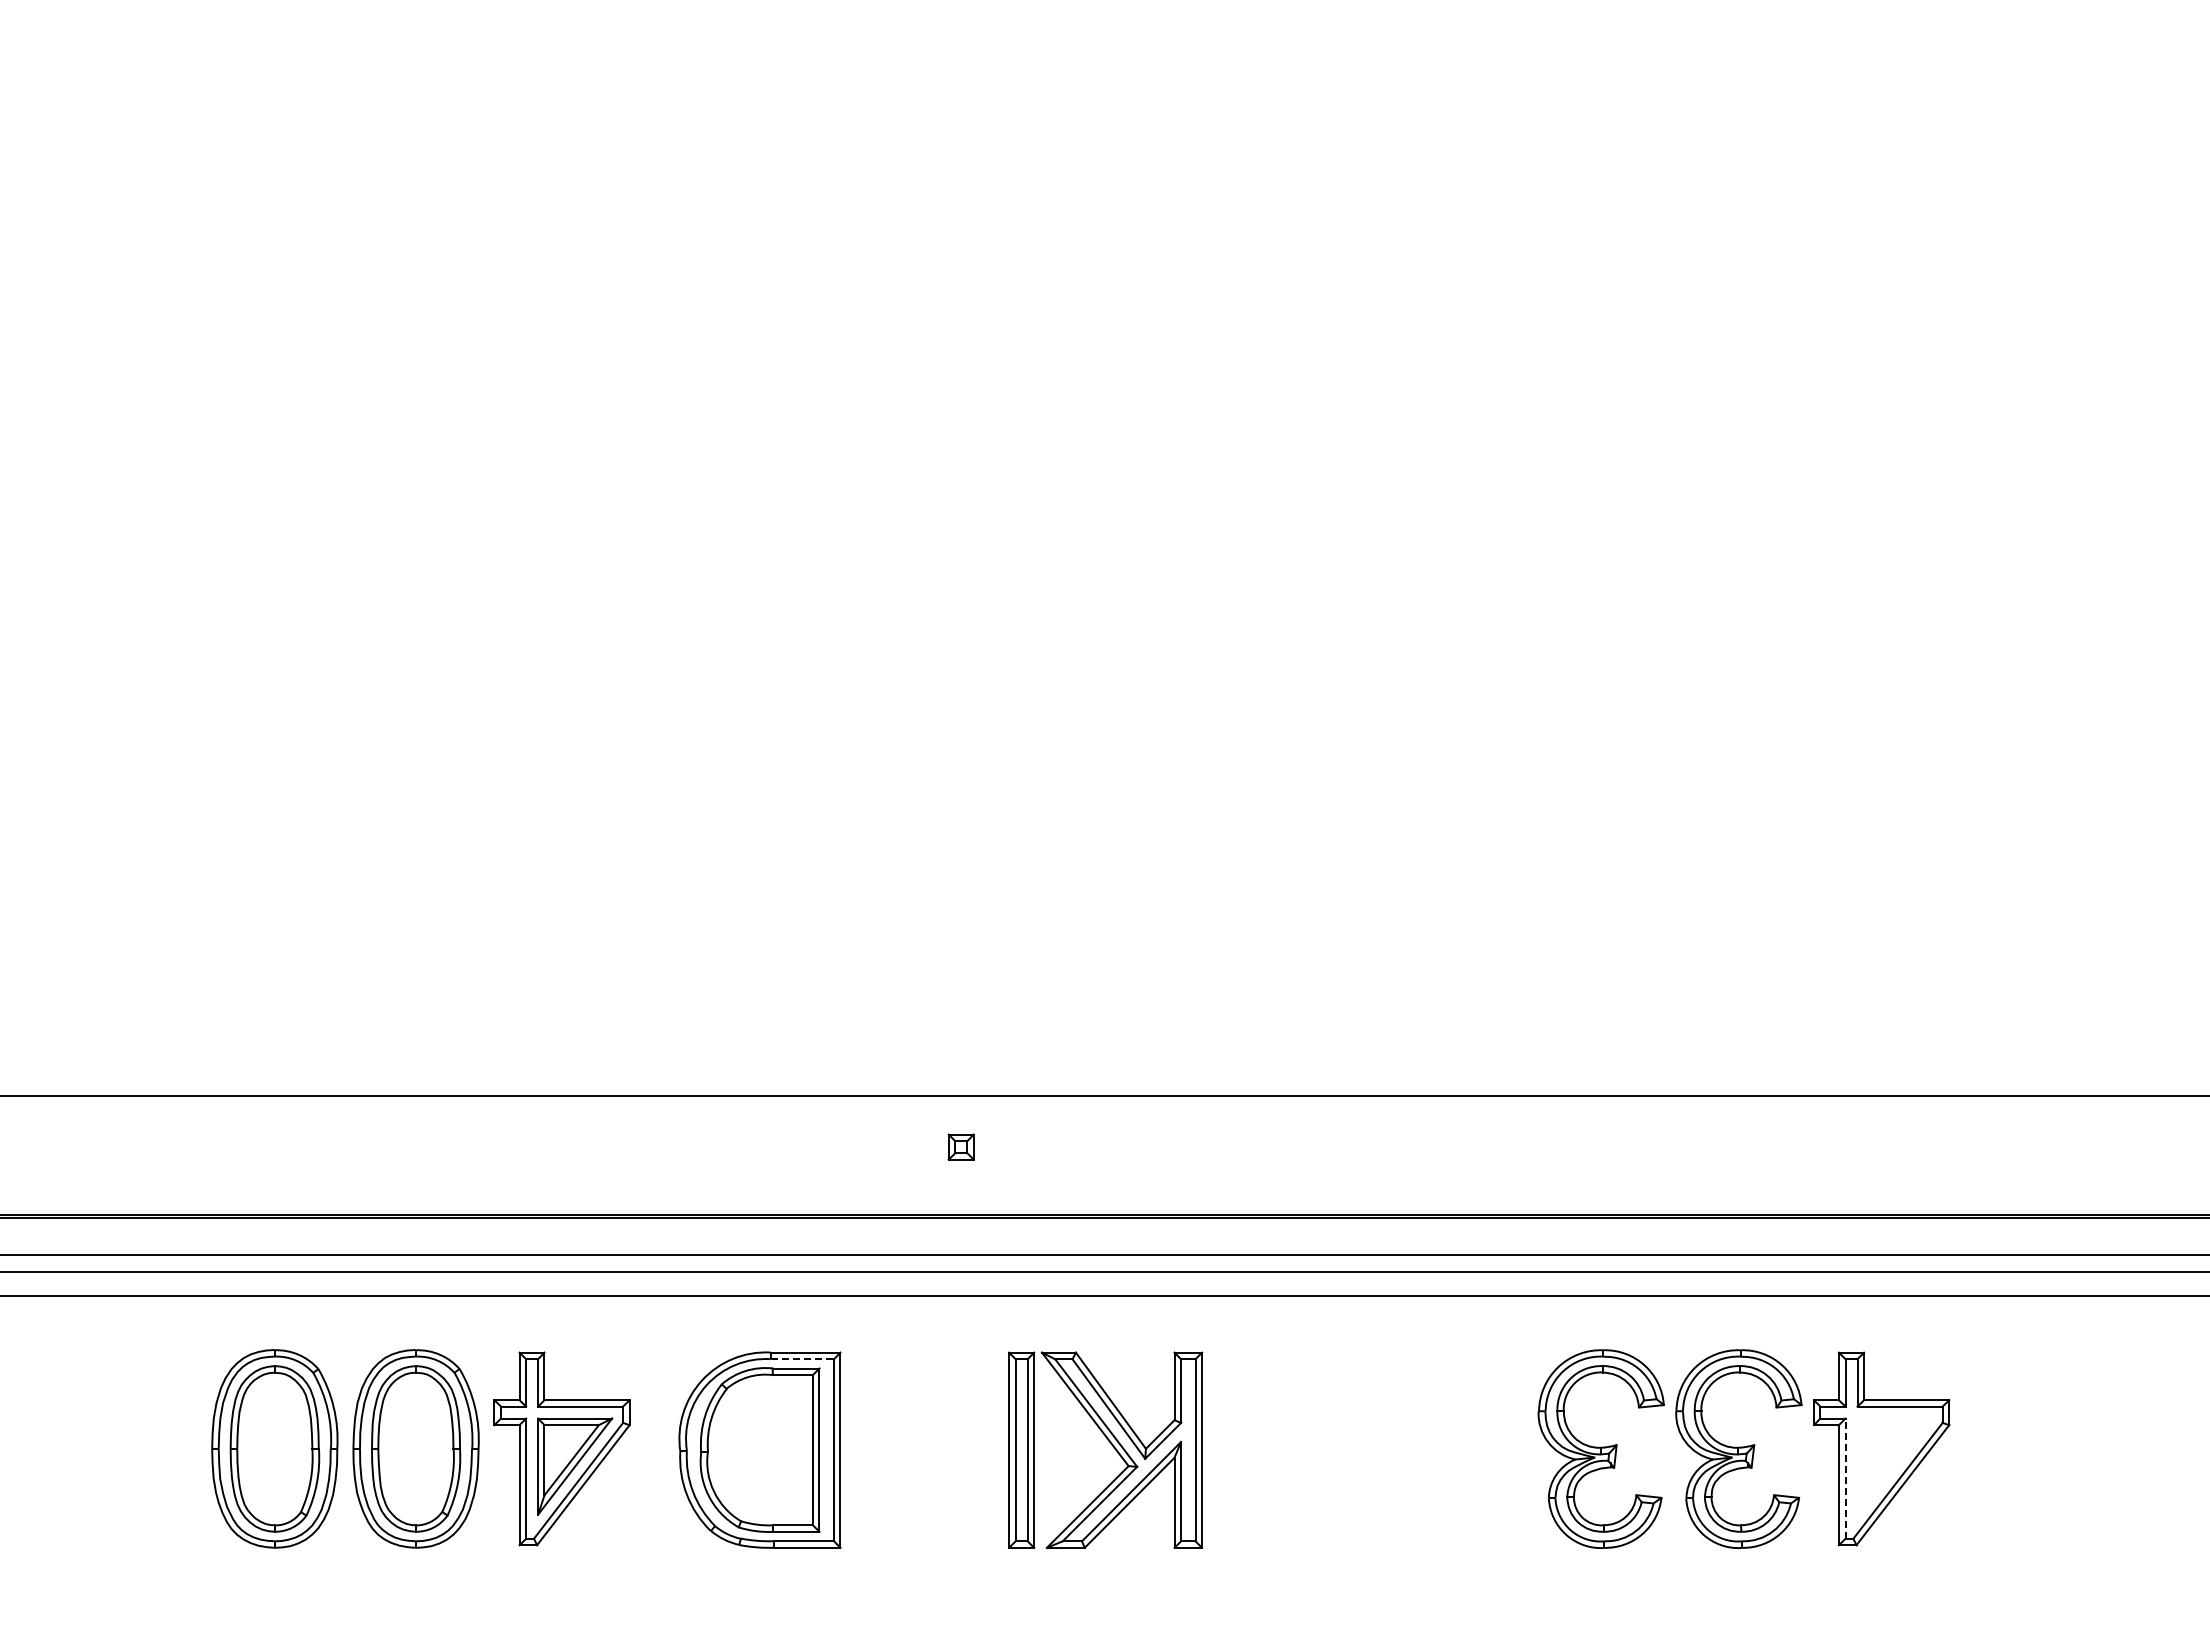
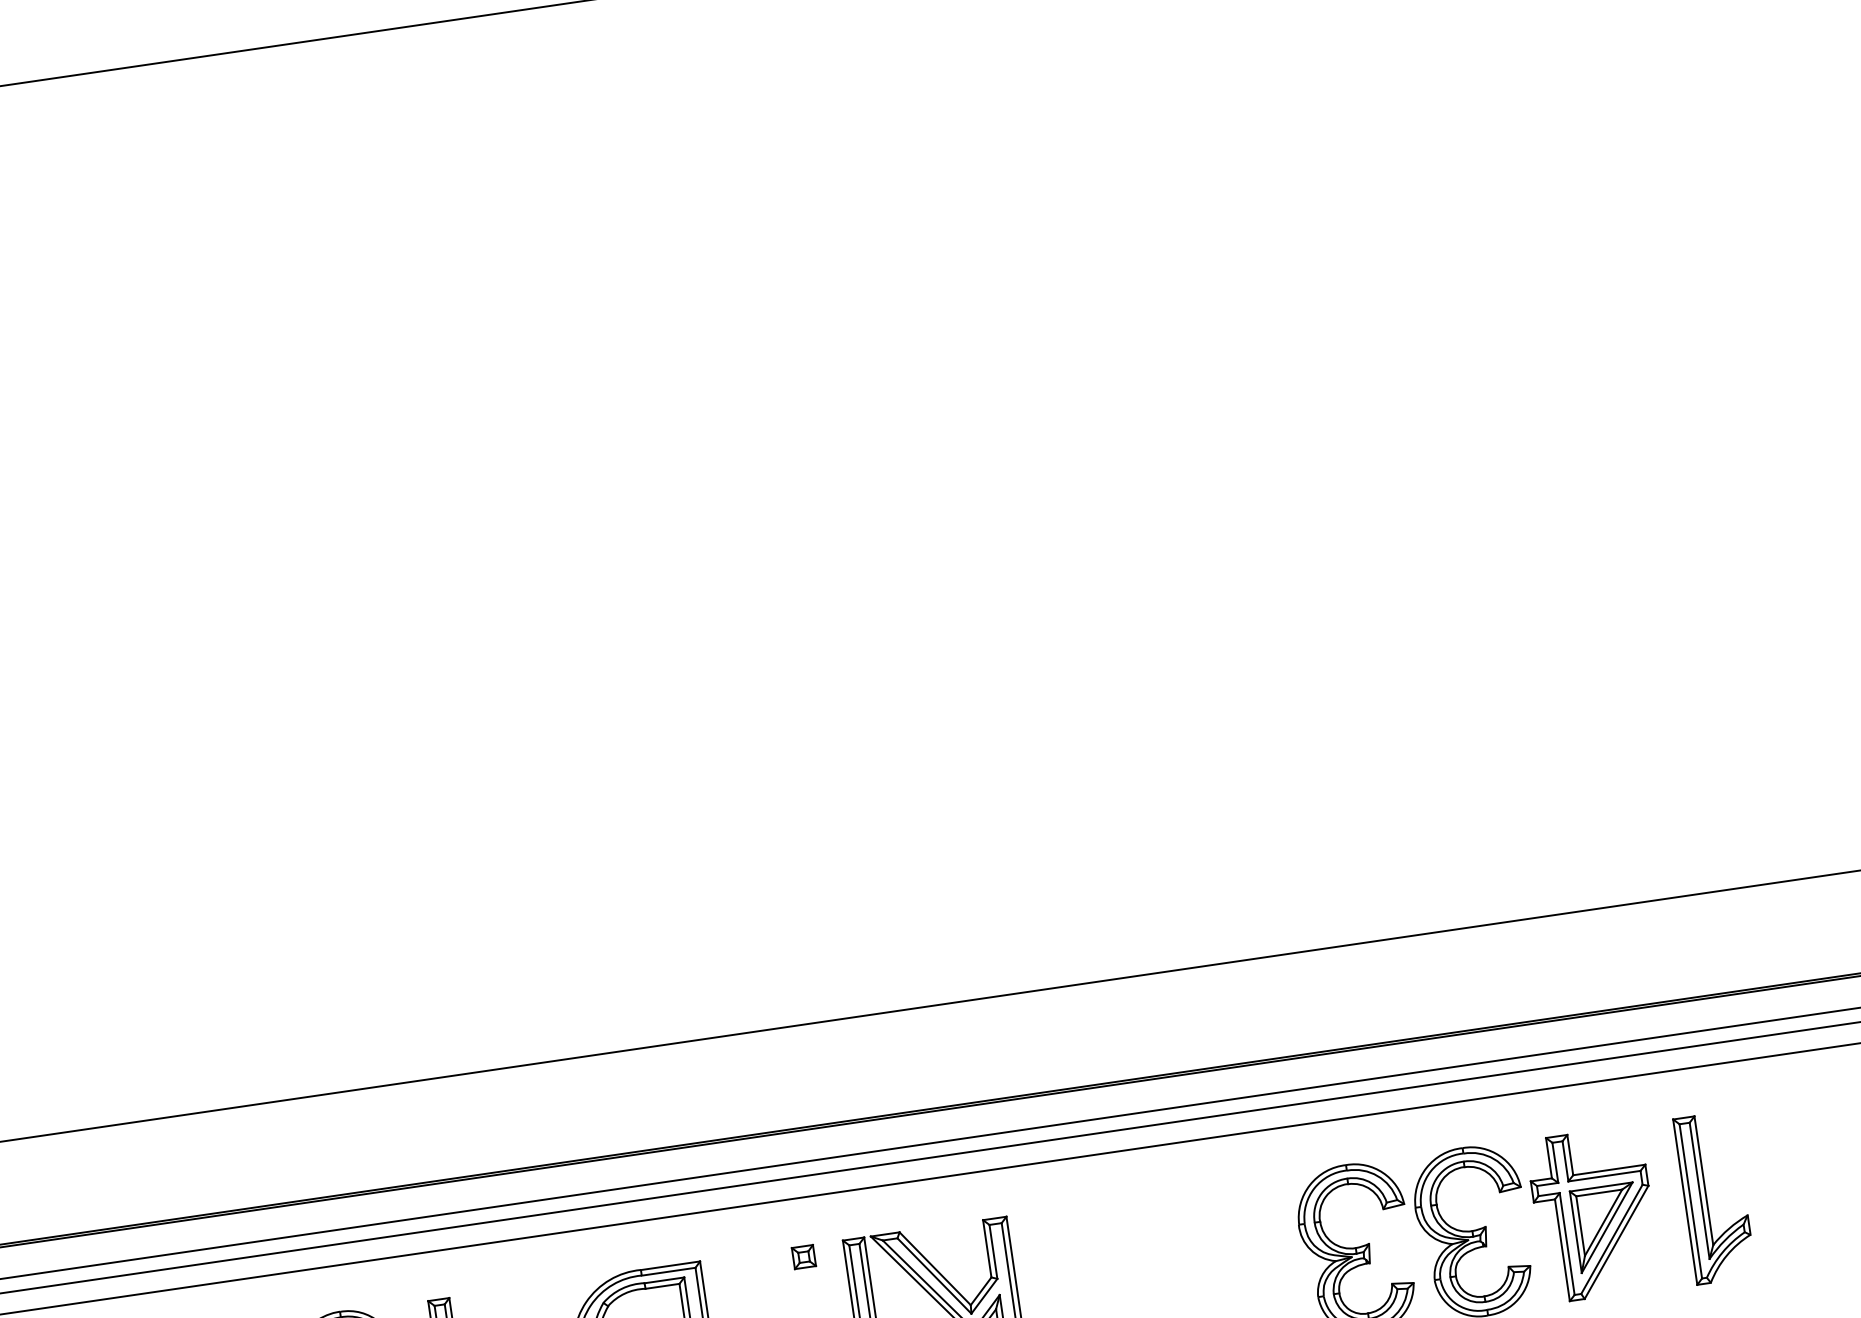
part: (960, 1146) -> (803, 1256), moved
line: (802, 1359) -> (668, 1271), dashed -> solid
part: (2014, 1449) -> (1706, 1198), added
part: (1894, 1466) -> (1607, 1227), added
line: (1845, 1478) -> (1567, 1243), dashed -> solid

